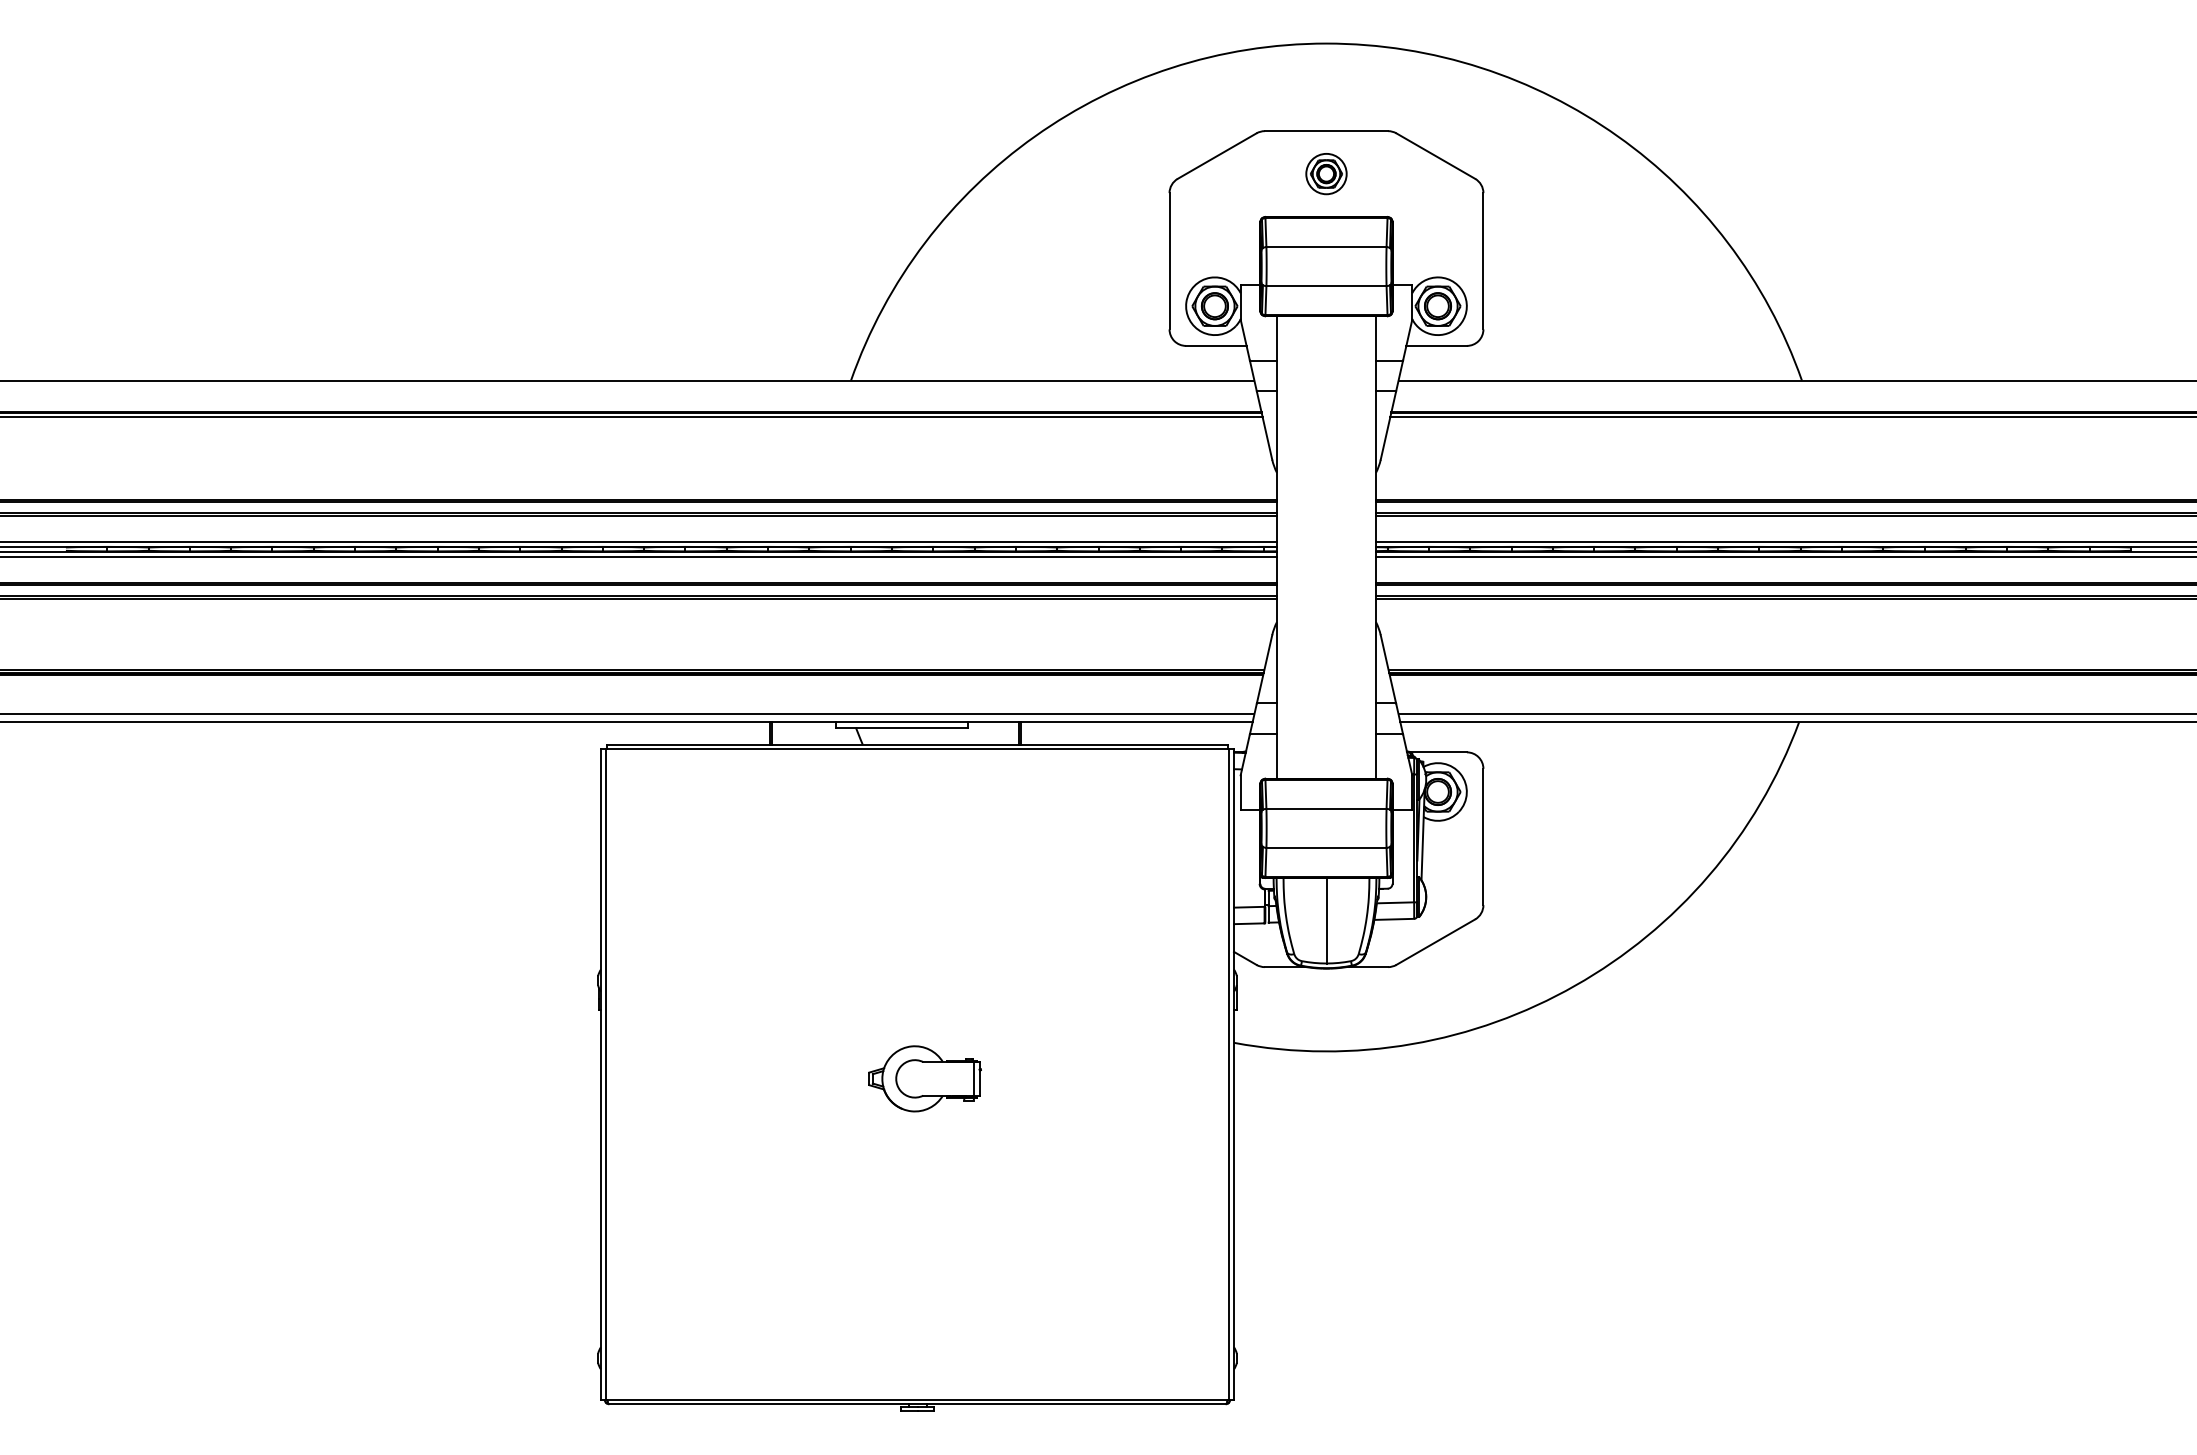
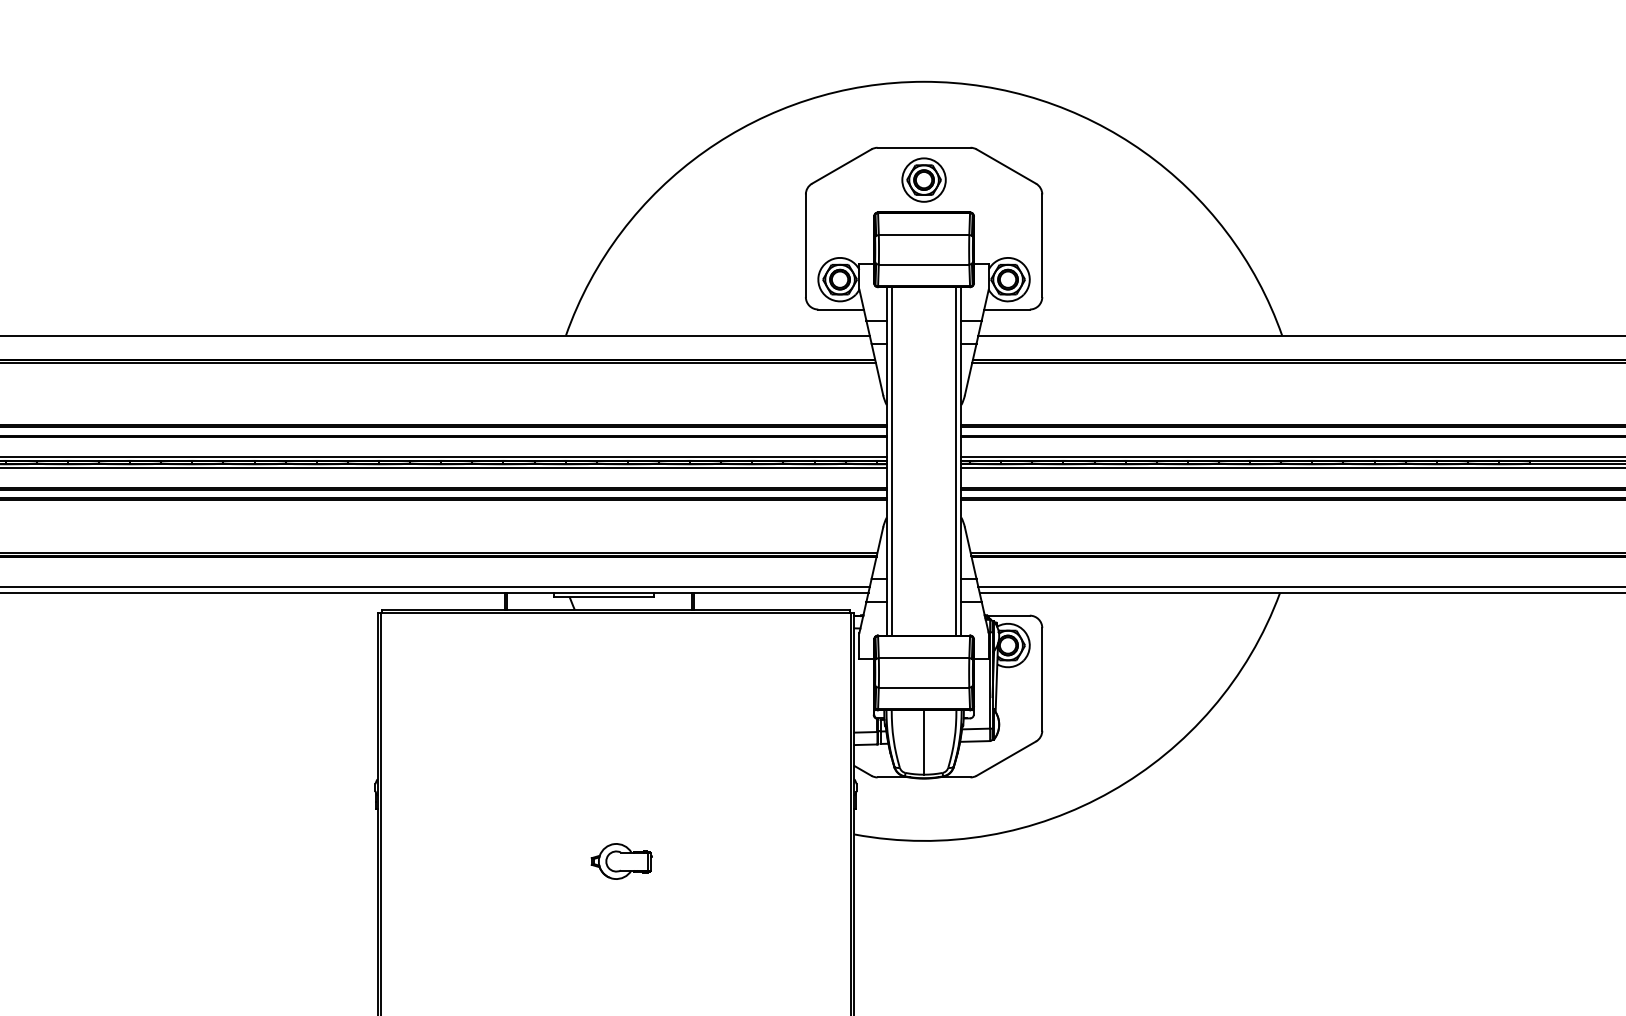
part: (1326, 173) -> (924, 179), size x1.43
line: (1283, 547) -> (891, 461), added
line: (1369, 547) -> (956, 461), added
part: (925, 1078) -> (622, 861), size x0.71

